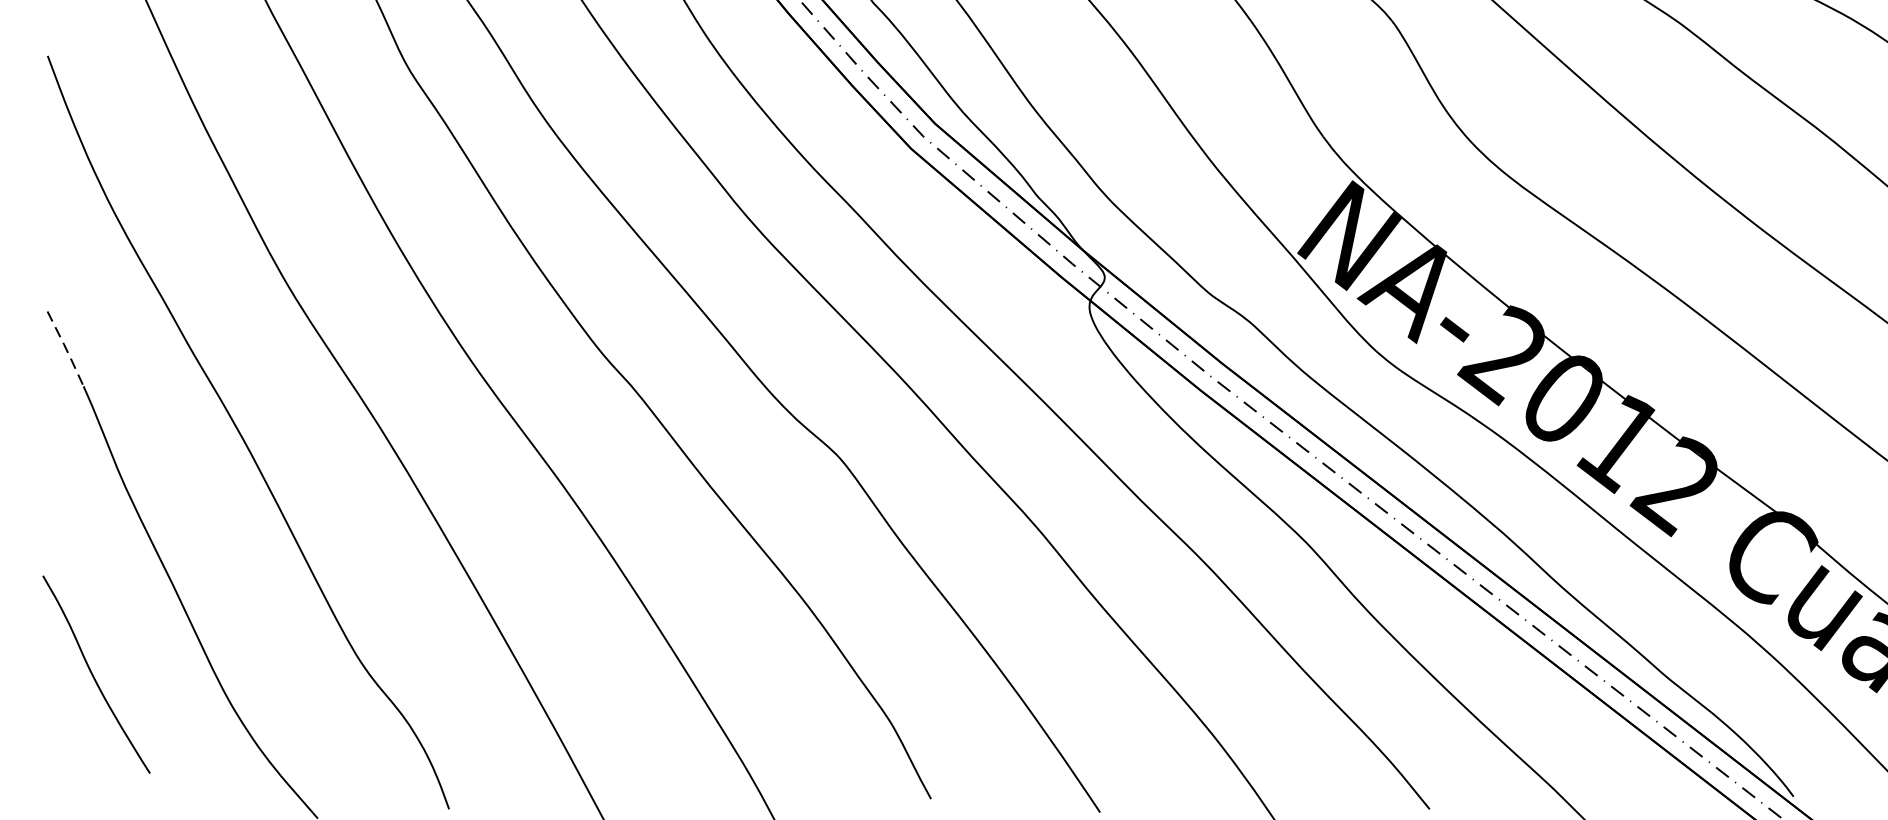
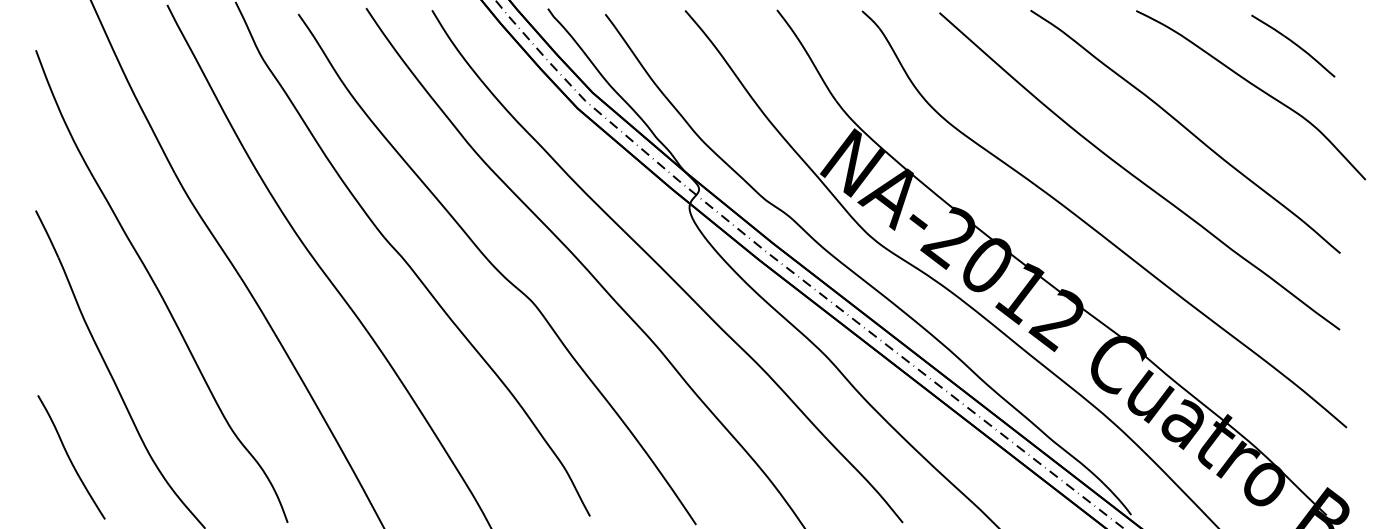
line: (66, 349) -> (47, 234), dashed -> solid
curve: (94, 676) -> (70, 458), moved

